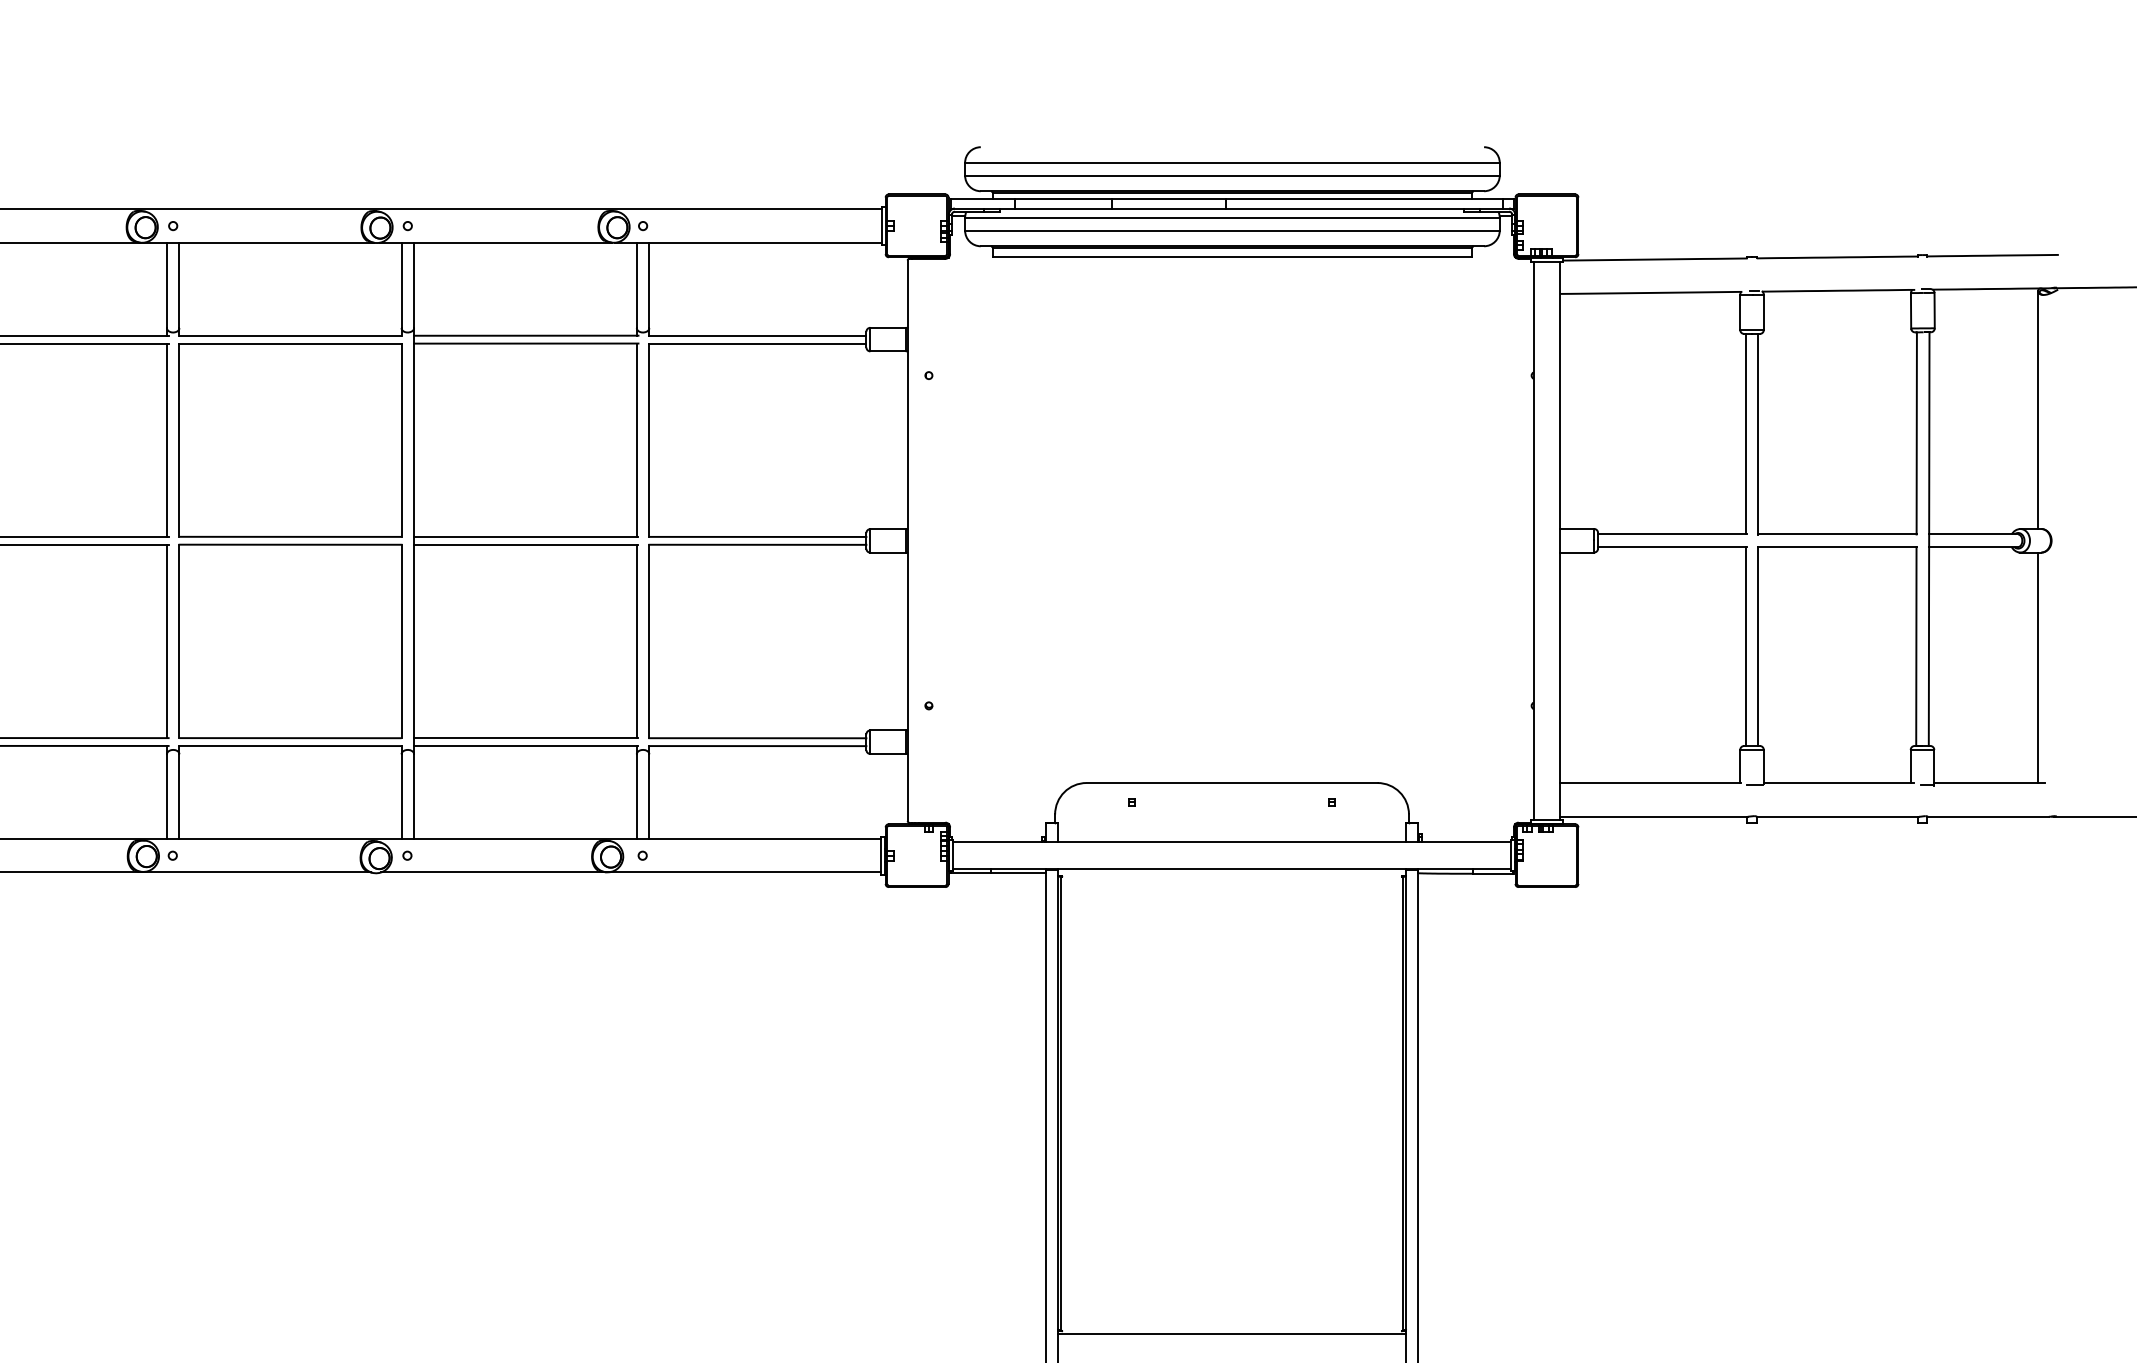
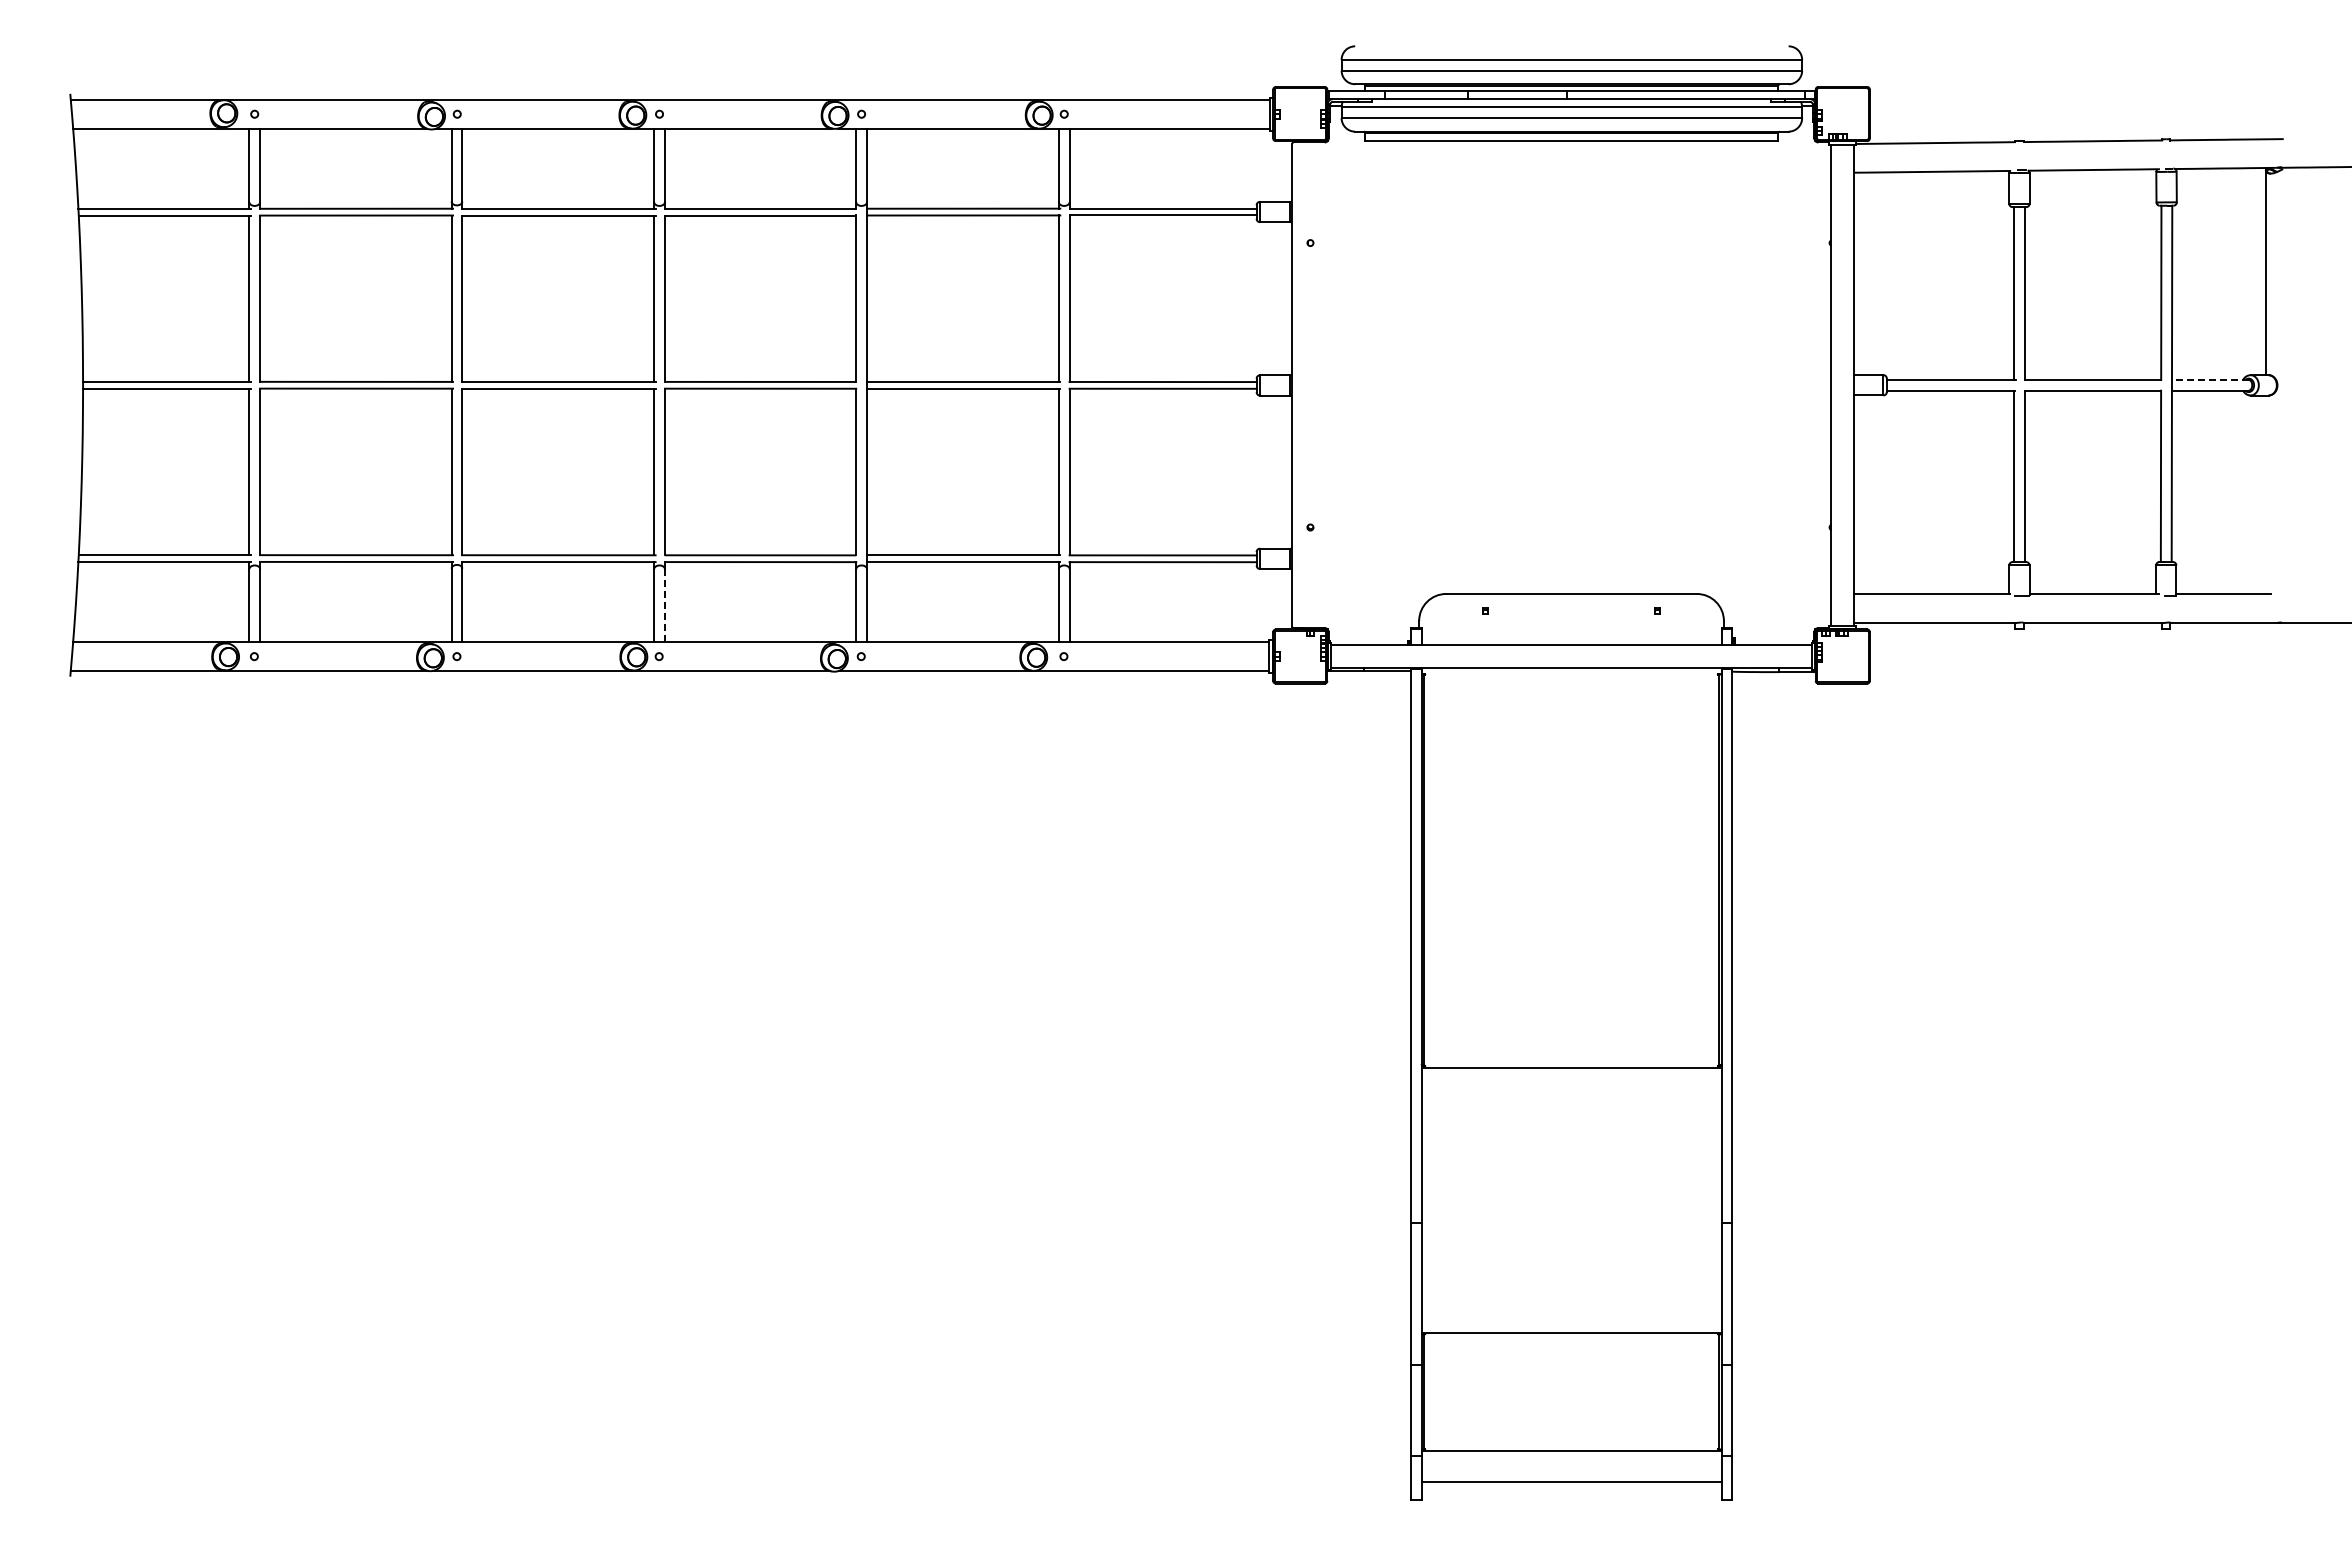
line: (1972, 534) -> (2209, 379), solid -> dashed
line: (2037, 667) -> (2265, 494), removed
line: (178, 796) -> (664, 605), solid -> dashed

